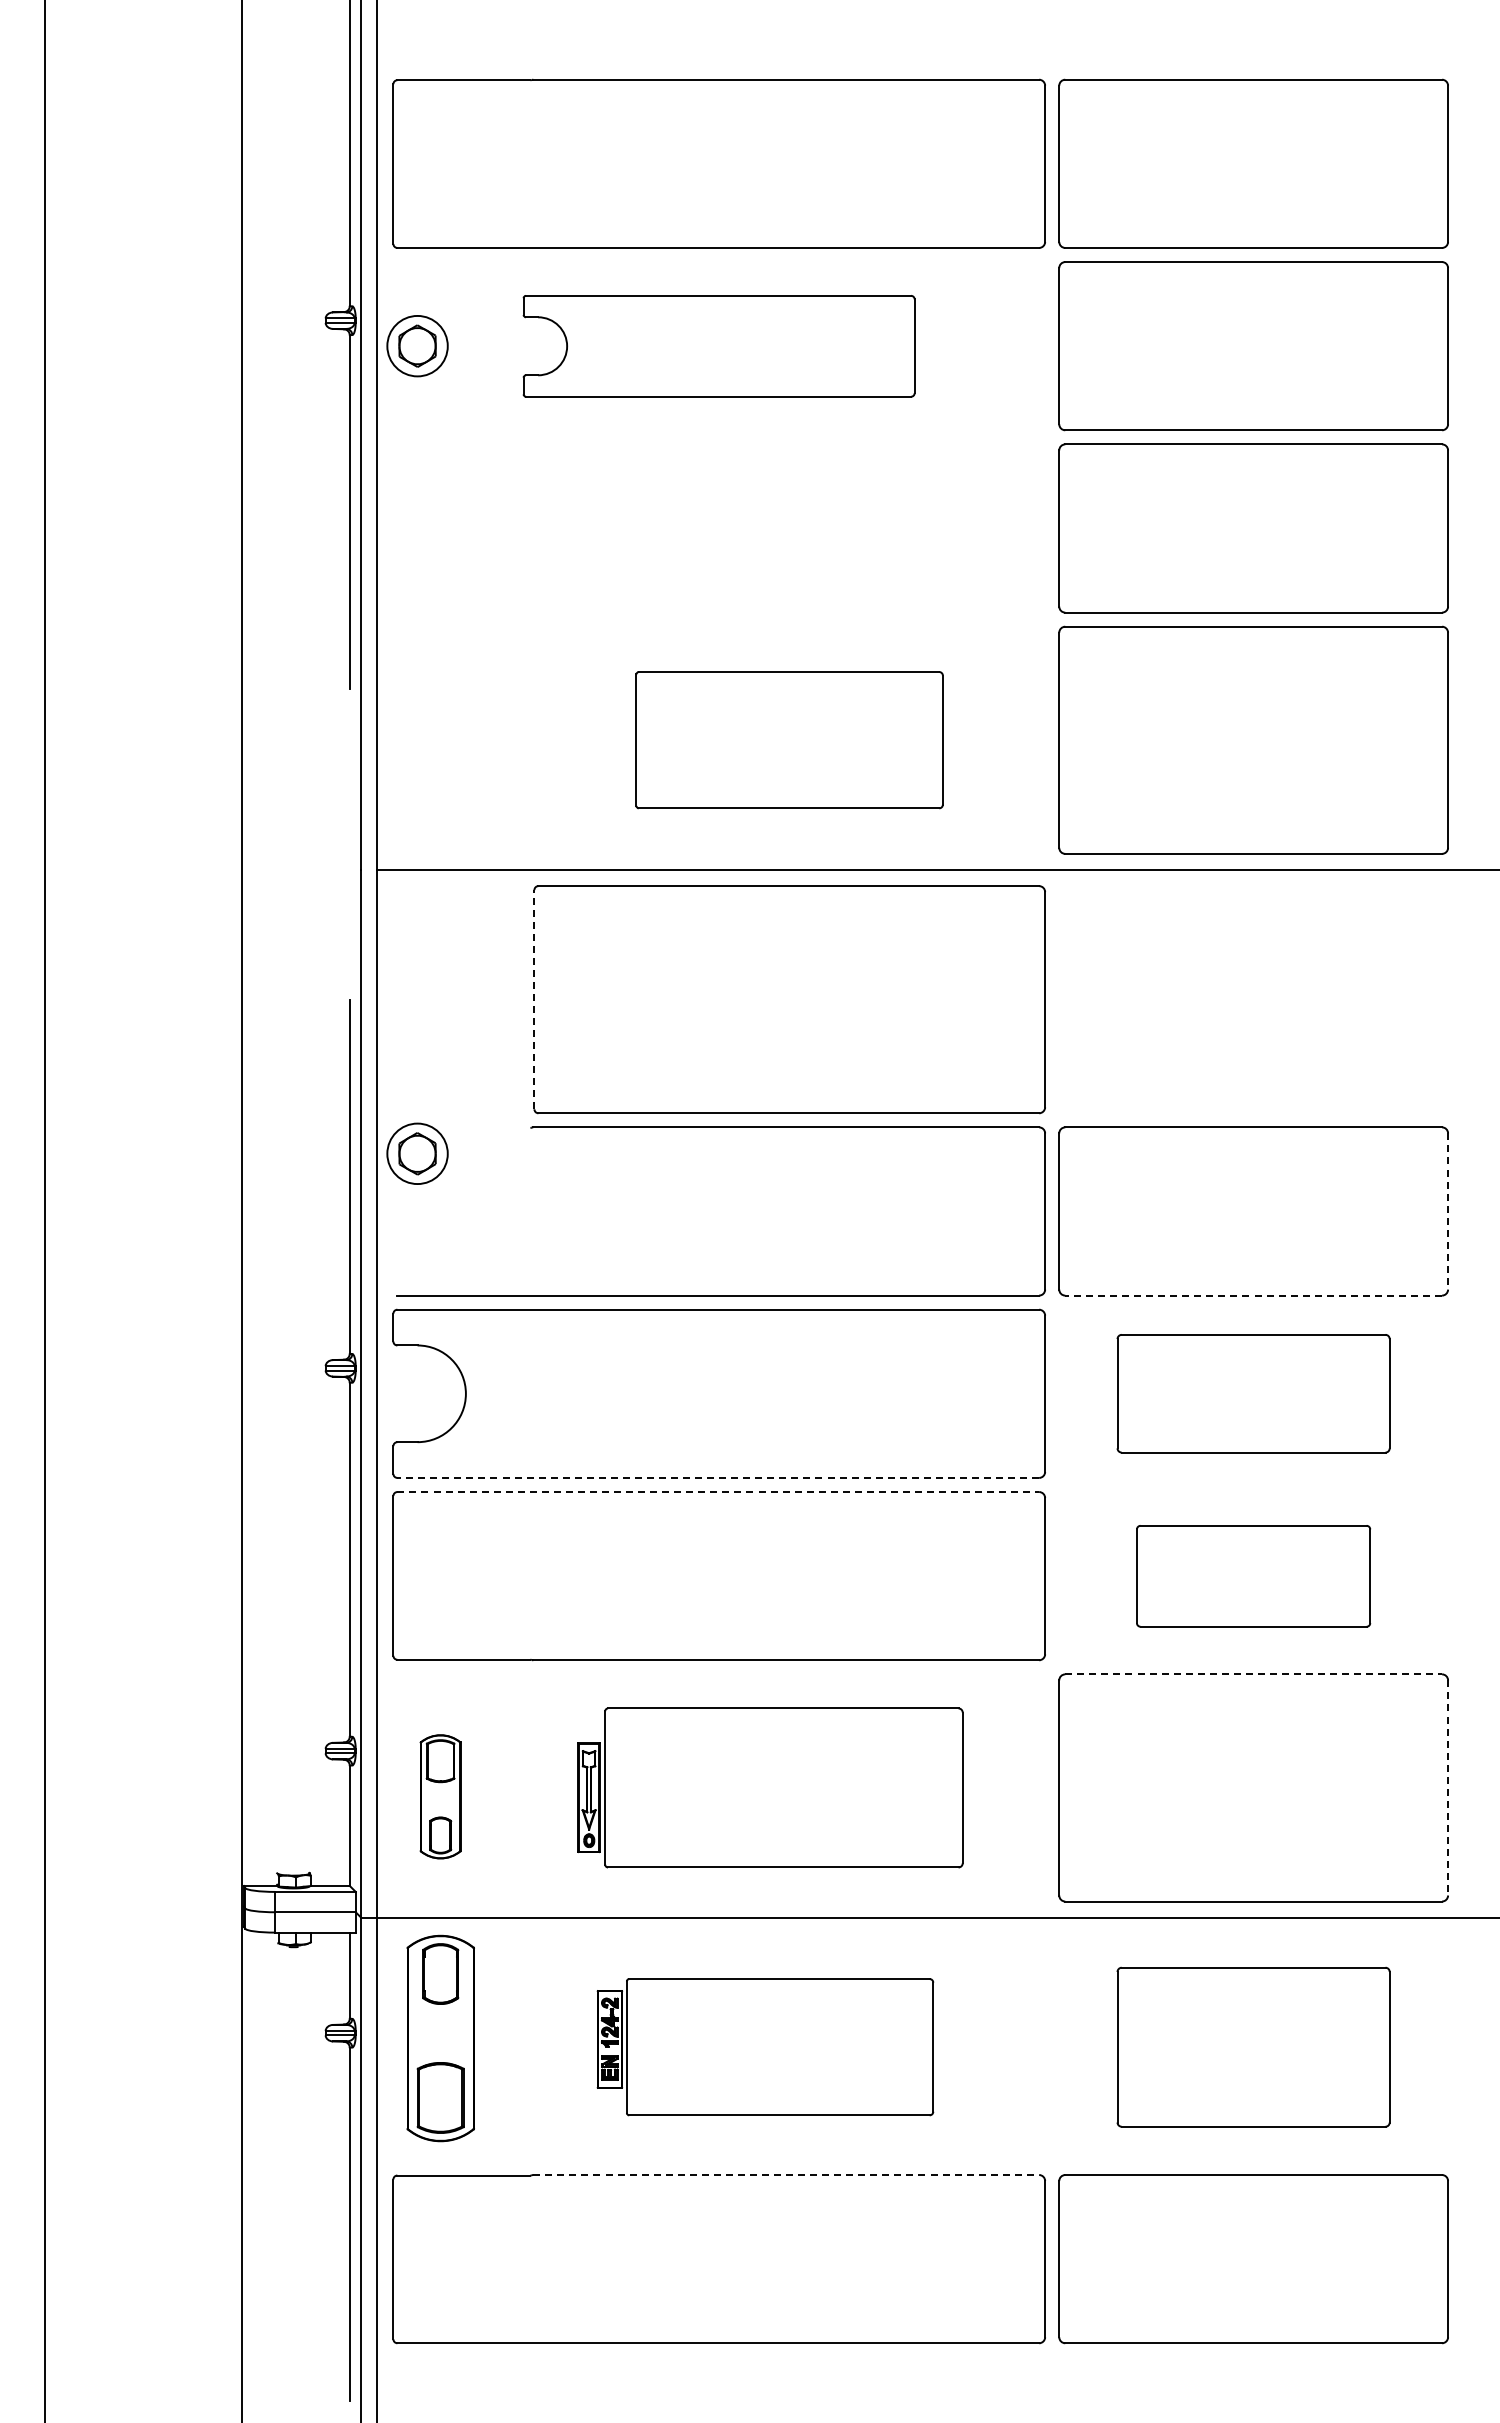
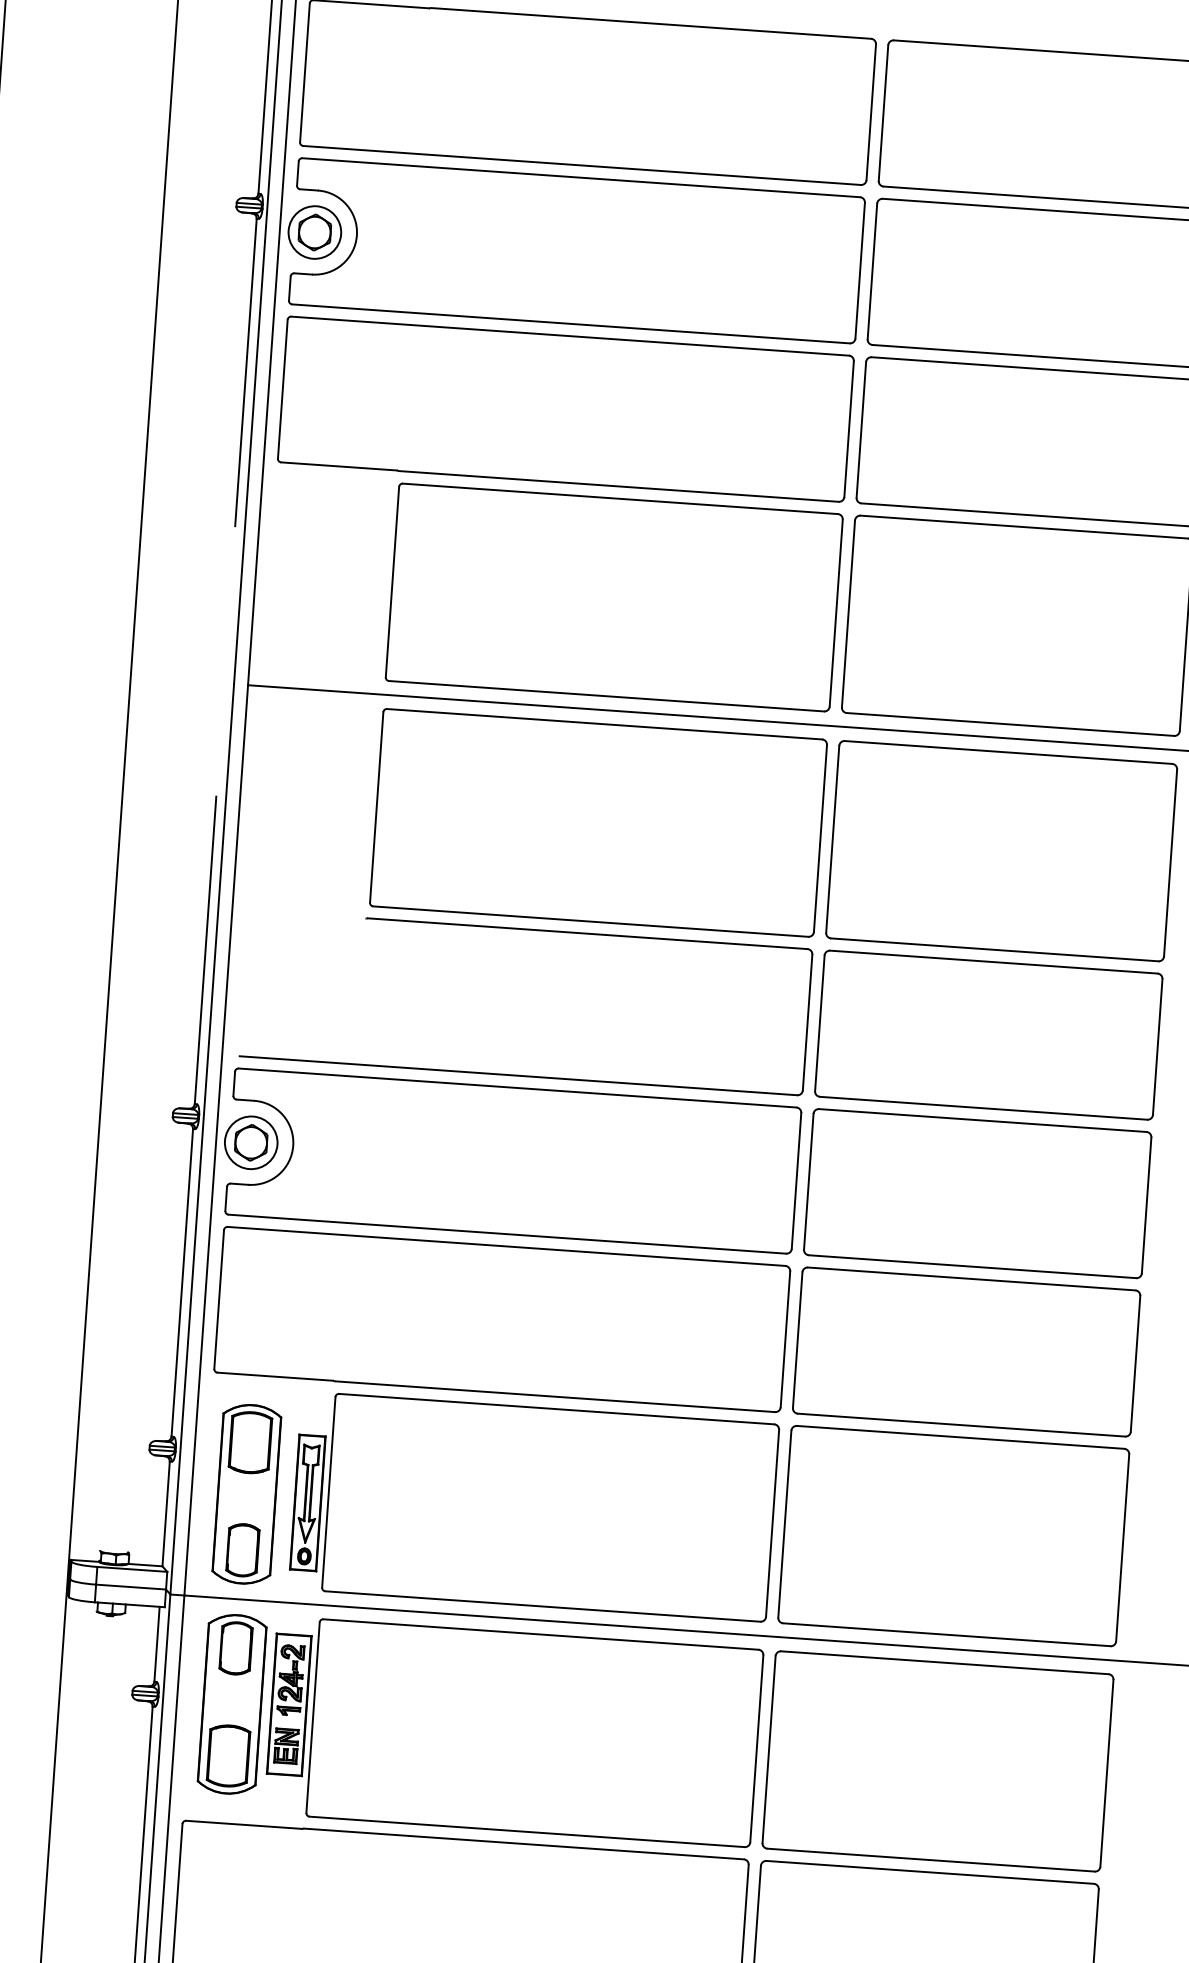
part: (718, 346) -> (576, 251), size x1.67
part: (718, 528) -> (565, 409), added
part: (789, 739) -> (614, 596), size x1.67
line: (534, 999) -> (376, 807), dashed -> solid
part: (1253, 999) -> (1001, 850), added
part: (417, 1153) -> (251, 1142), moved
line: (1448, 1211) -> (1158, 1047), dashed -> solid
line: (1253, 1295) -> (983, 1108), dashed -> solid
part: (1253, 1393) -> (977, 1193), size x1.43
line: (718, 1477) -> (507, 1233), dashed -> solid
line: (718, 1492) -> (506, 1246), dashed -> solid
part: (1253, 1576) -> (966, 1352), size x1.67
line: (1254, 1674) -> (961, 1437), dashed -> solid
part: (770, 1787) -> (533, 1506), size x1.43
line: (1448, 1787) -> (1123, 1547), dashed -> solid
part: (440, 1796) -> (246, 1494), size x1.67
part: (765, 2046) -> (513, 1731), size x1.67
part: (1253, 2046) -> (937, 1760), size x1.43
line: (786, 2175) -> (524, 1844), dashed -> solid

